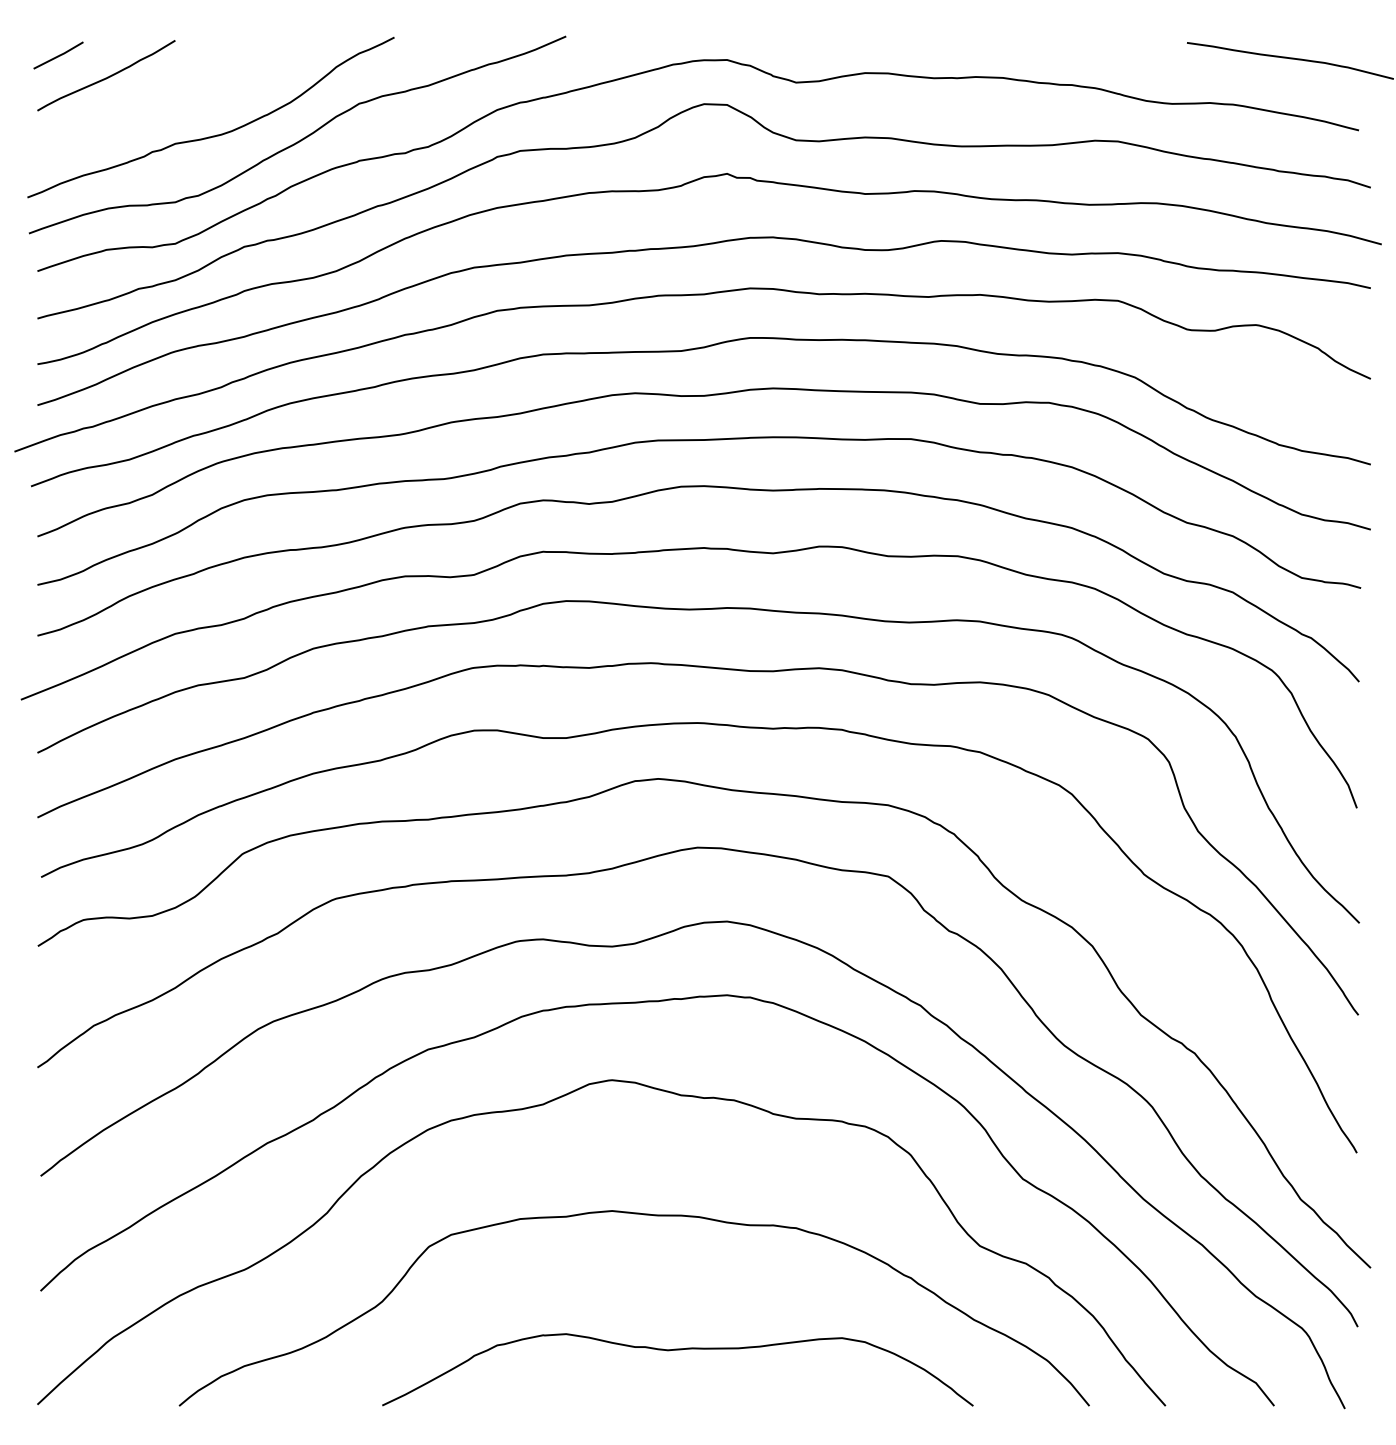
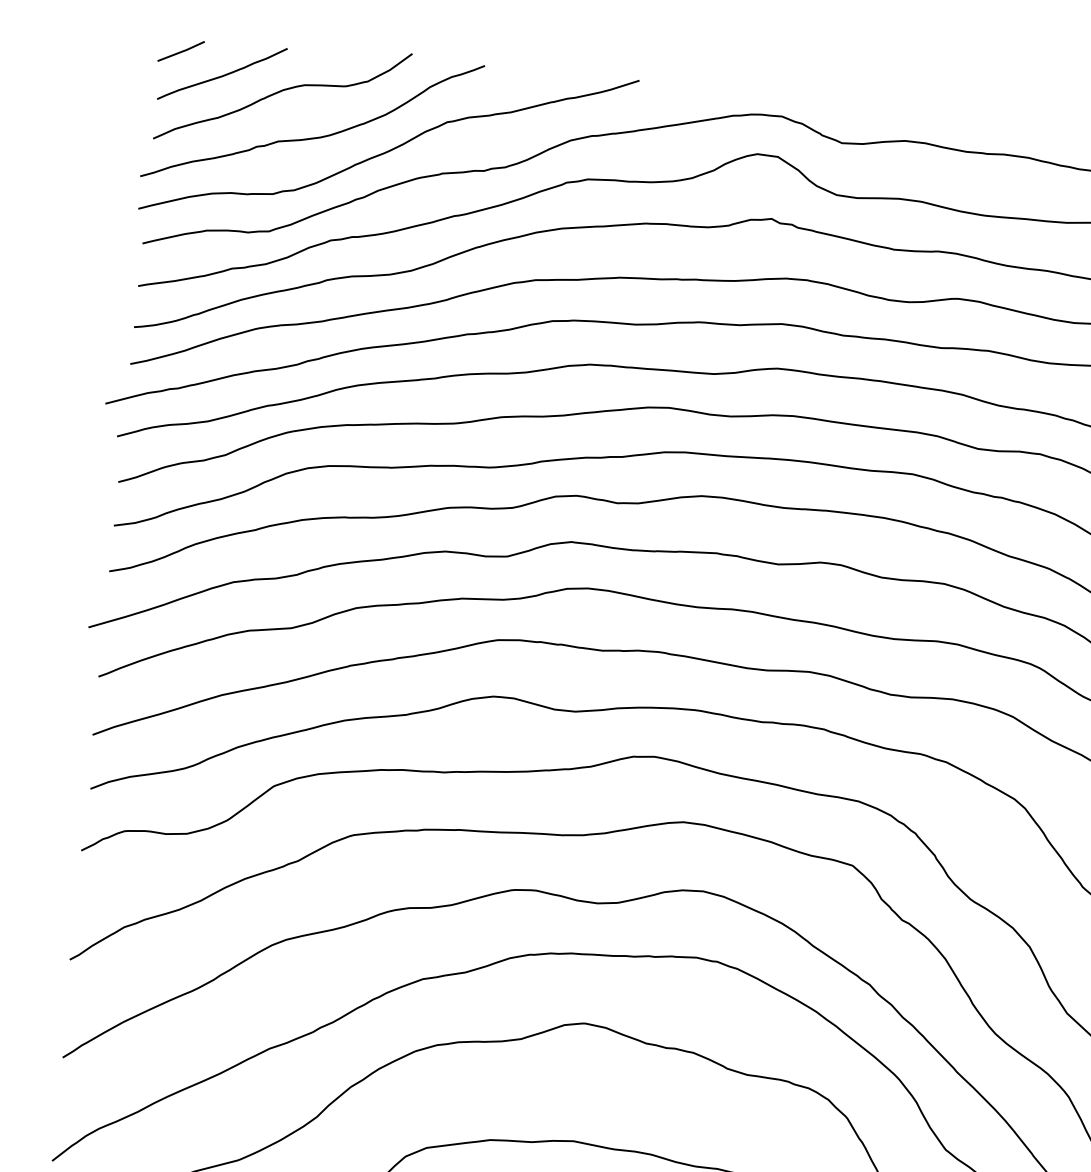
curve: (172, 89) -> (280, 92), added

